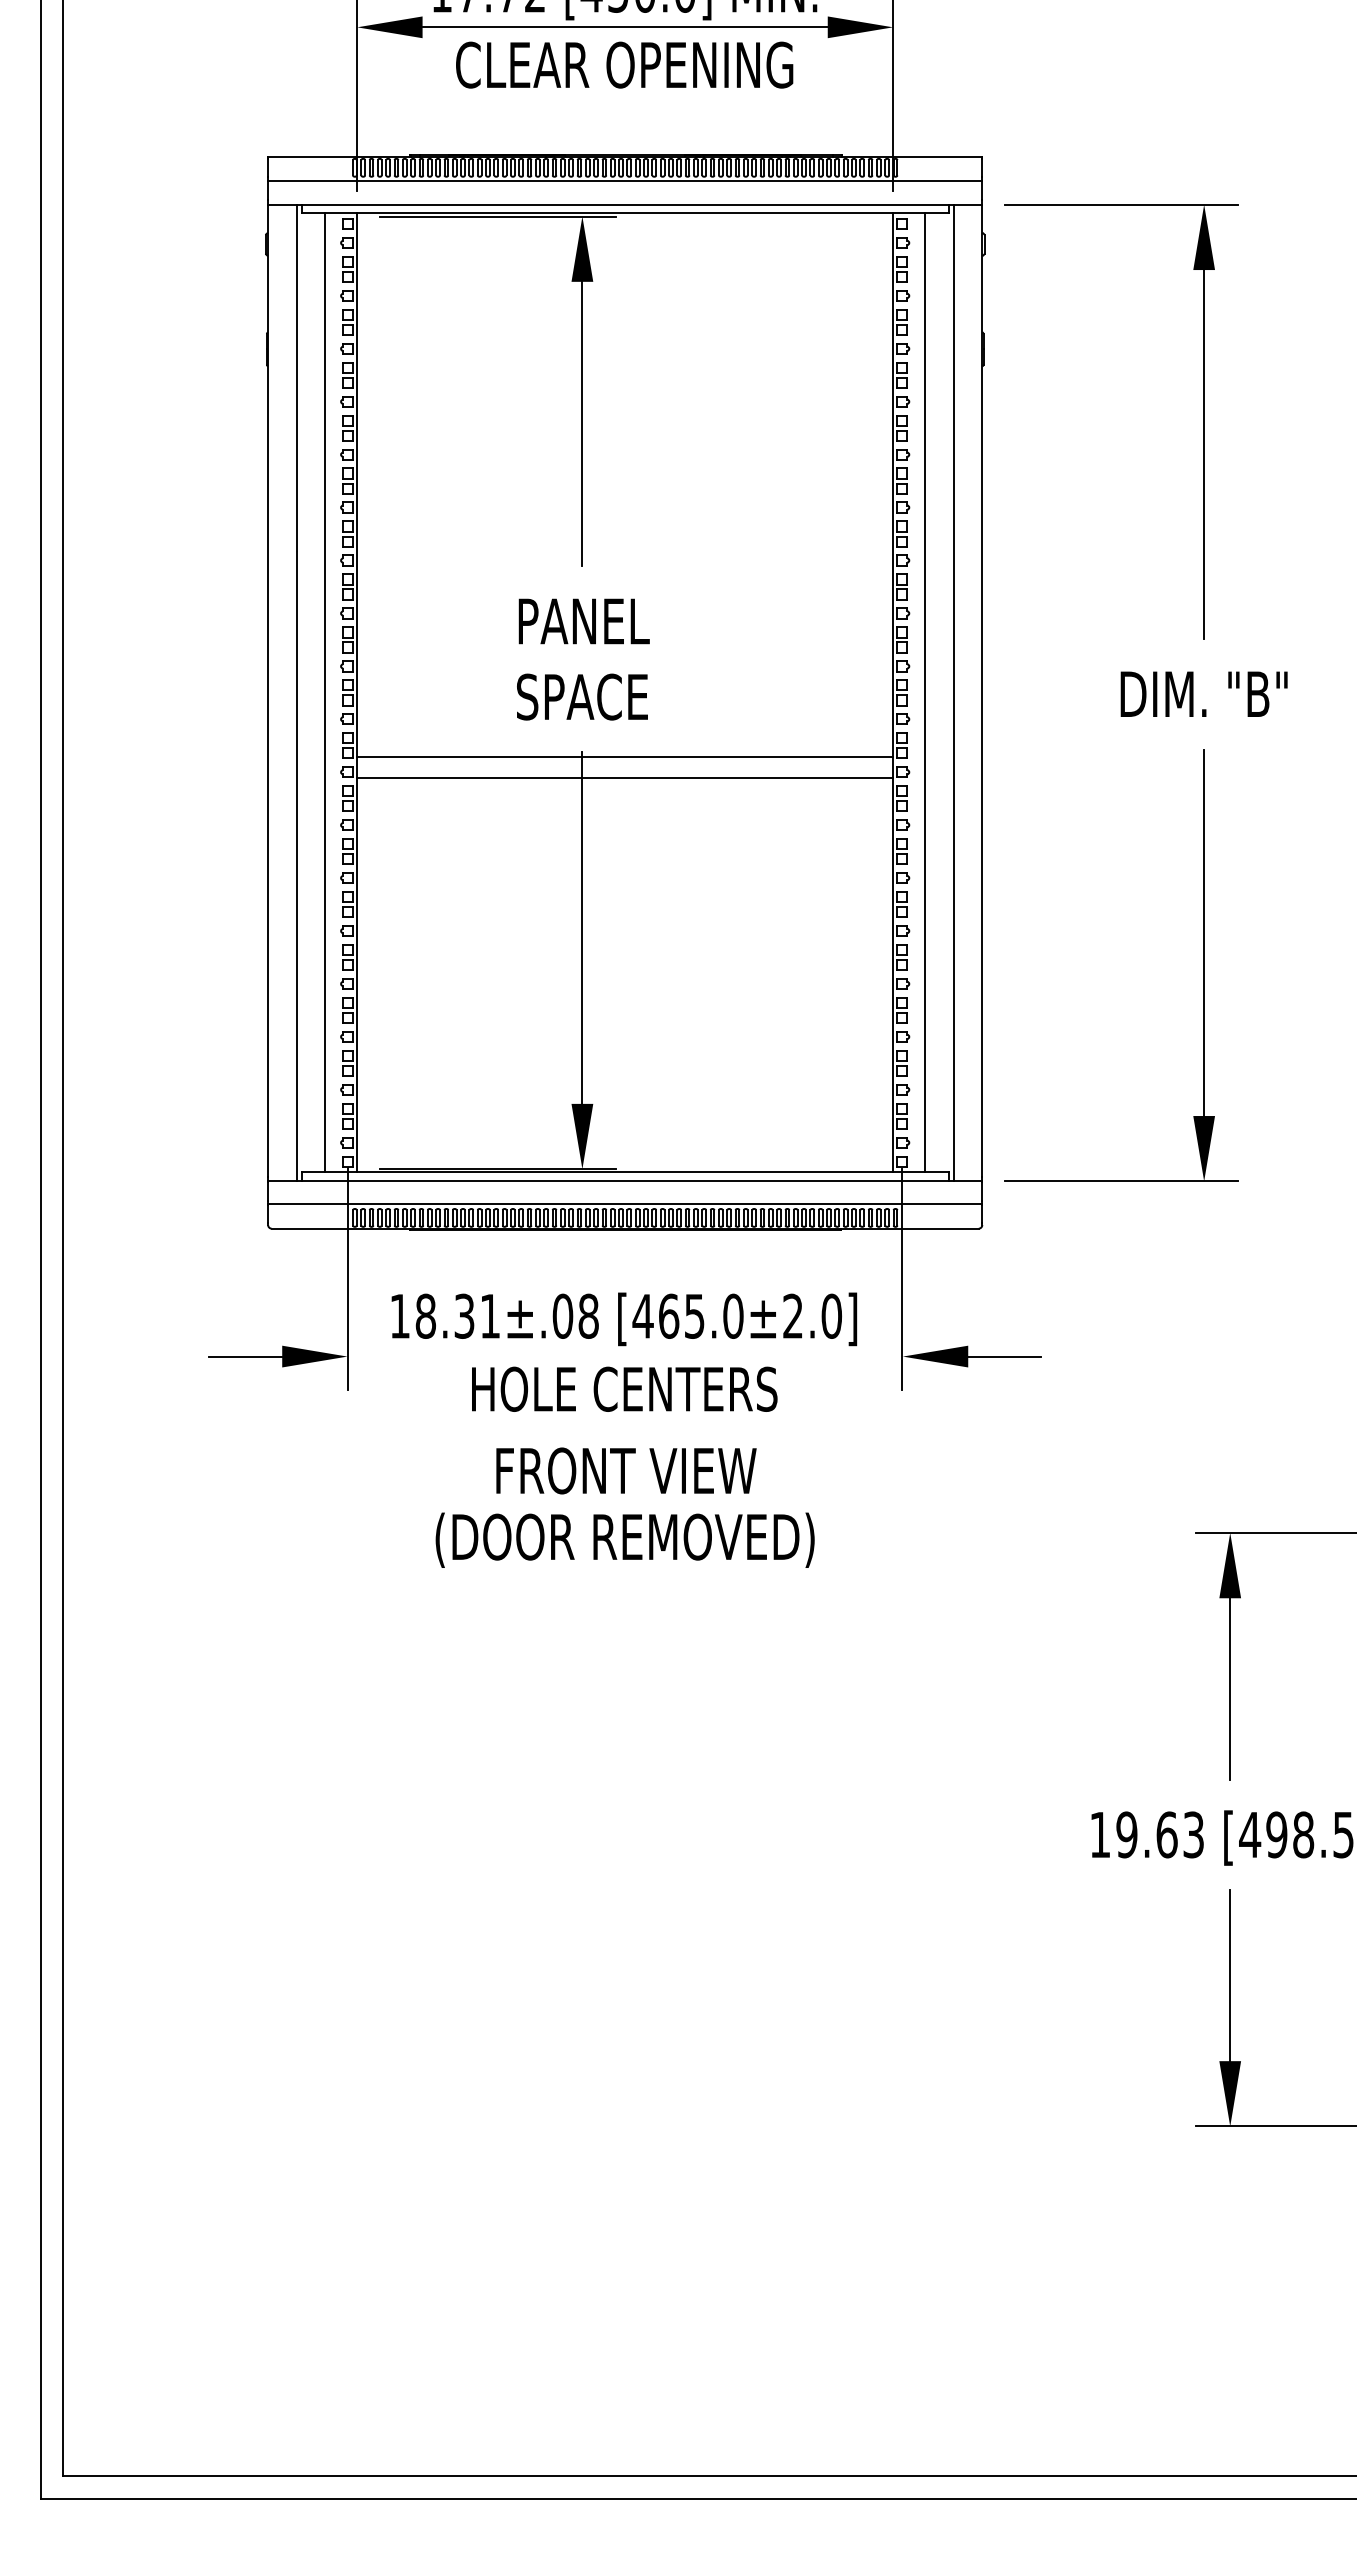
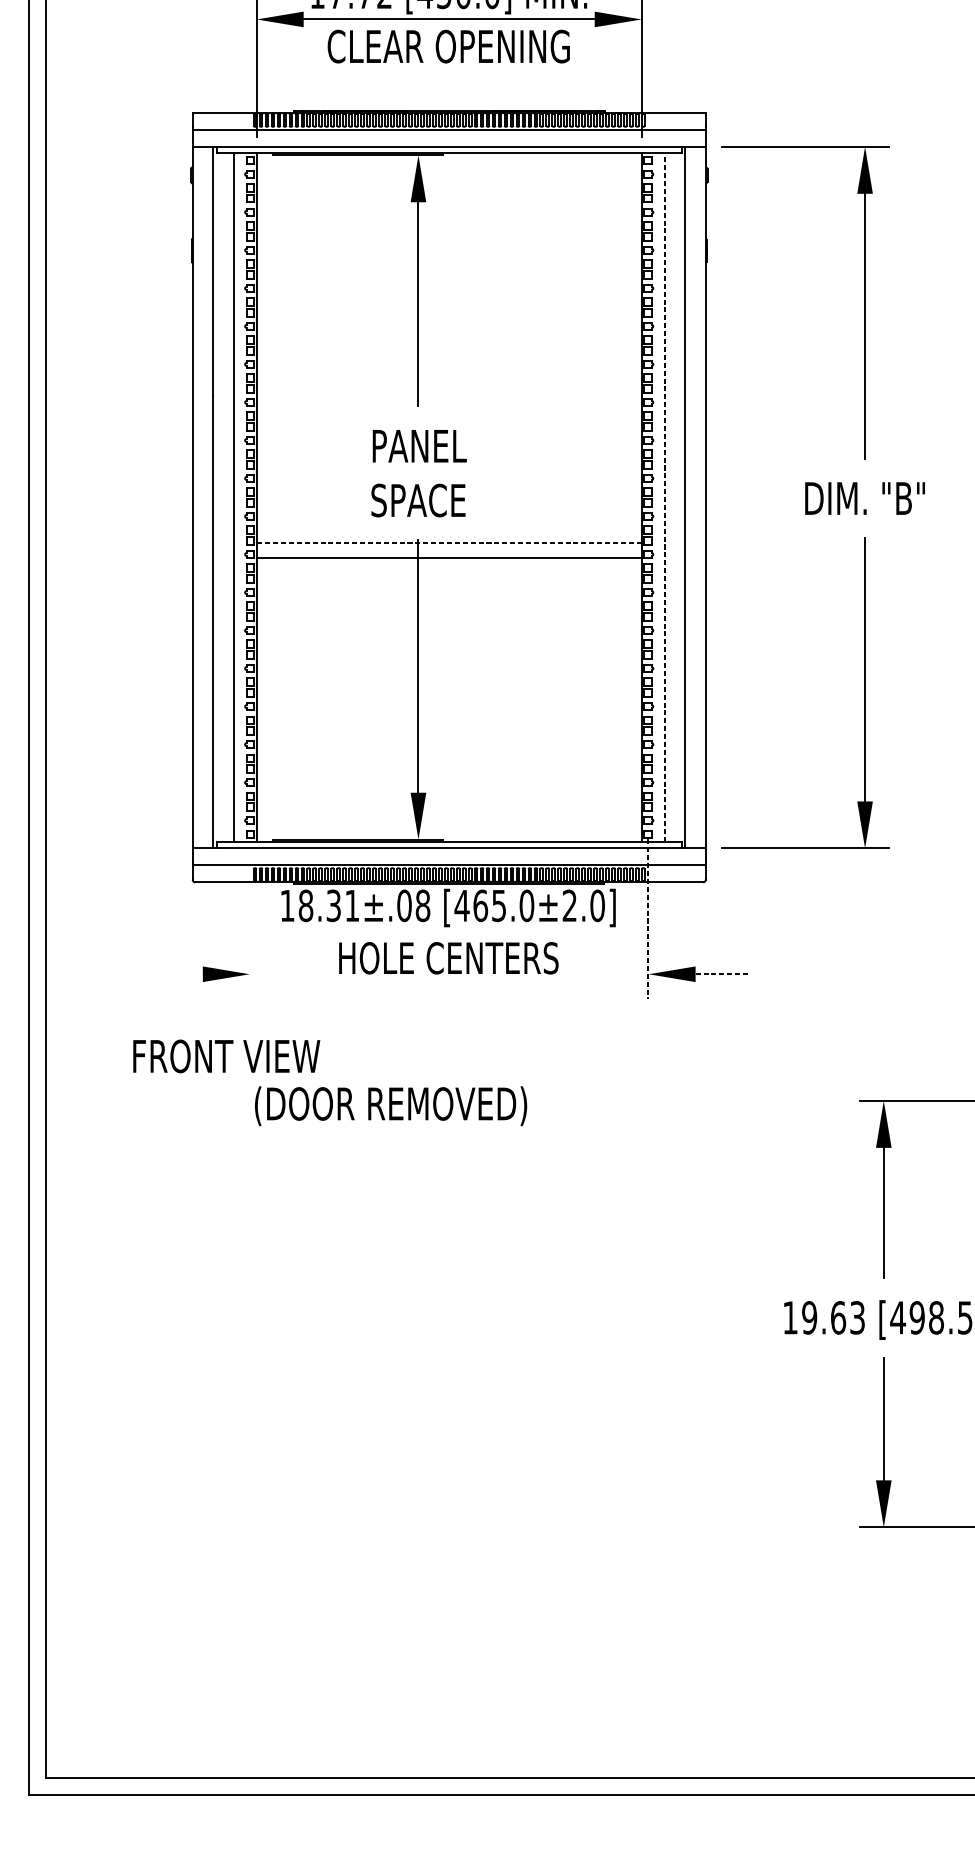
line: (925, 692) -> (664, 497), solid -> dashed
line: (625, 756) -> (449, 543), solid -> dashed
line: (347, 1278) -> (249, 918), removed
line: (902, 1279) -> (648, 918), solid -> dashed
text: (624, 1351) -> (448, 931), moved
line: (245, 1356) -> (176, 974), removed
line: (1005, 1356) -> (722, 974), solid -> dashed
text: (626, 1470) -> (226, 1056), moved
text: (624, 1539) -> (390, 1105), moved

